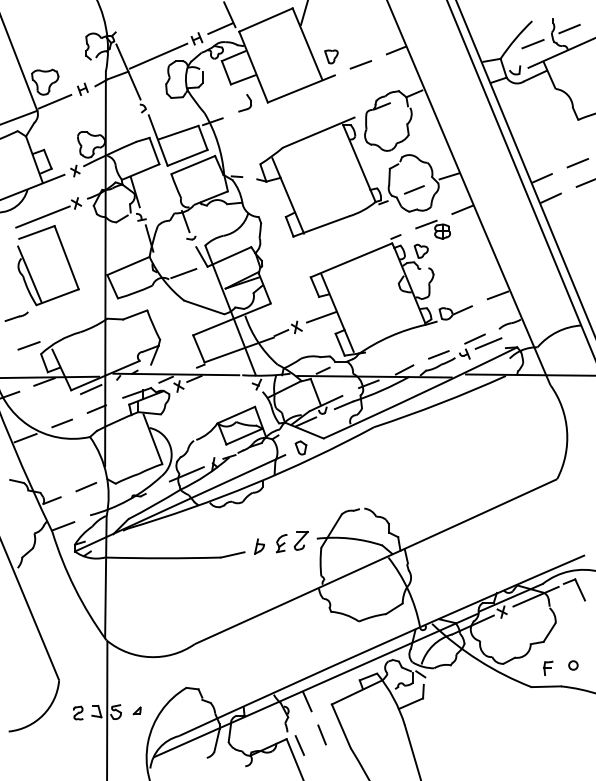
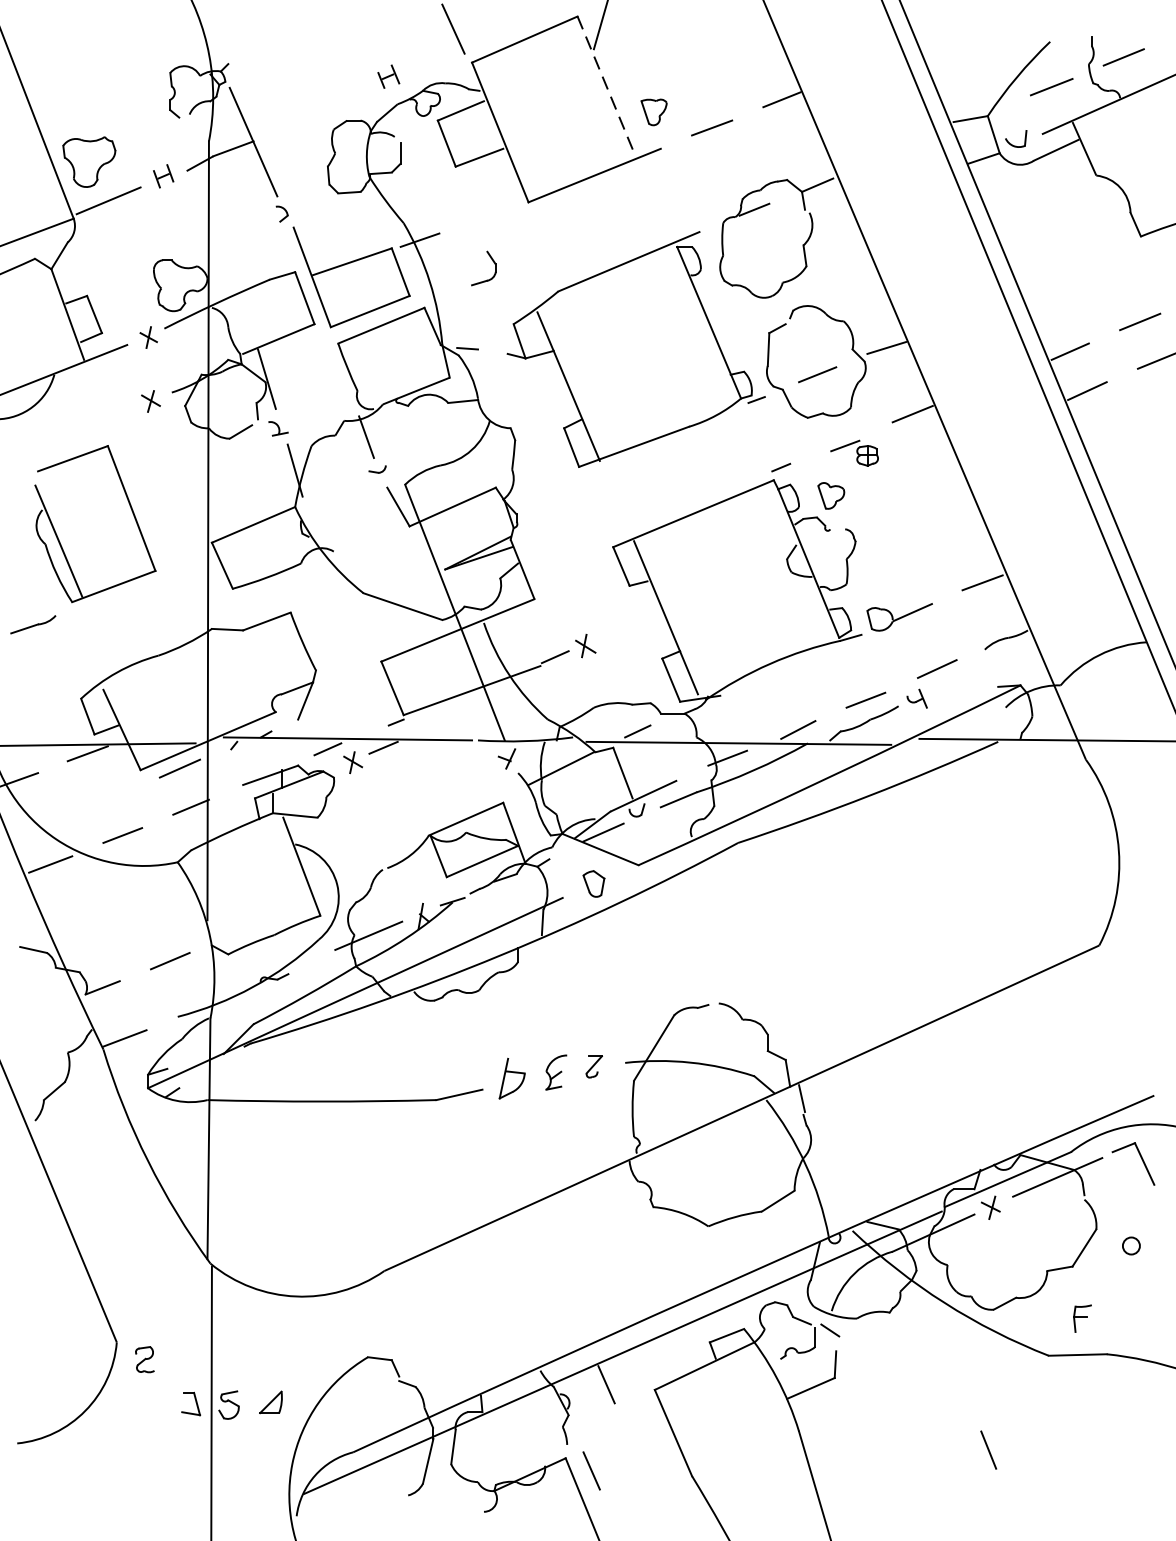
line: (220, 28) -> (435, 56), removed
line: (307, 44) -> (606, 87), solid -> dashed
line: (158, 55) -> (312, 109), removed
part: (245, 103) -> (484, 269), moved
line: (42, 216) -> (83, 427), removed
part: (432, 229) -> (853, 452), size x0.7
line: (183, 273) -> (362, 539), removed
line: (321, 316) -> (634, 624), removed
line: (488, 343) -> (963, 677), removed
line: (28, 345) -> (56, 681), removed
part: (300, 540) -> (592, 1066), size x0.6
part: (259, 546) -> (512, 1078), size x1.4
circle: (573, 665) -> (1131, 1245), moved
part: (136, 710) -> (269, 1401), size x1.6
part: (78, 712) -> (145, 1358), moved
line: (321, 734) -> (987, 1449), moved

